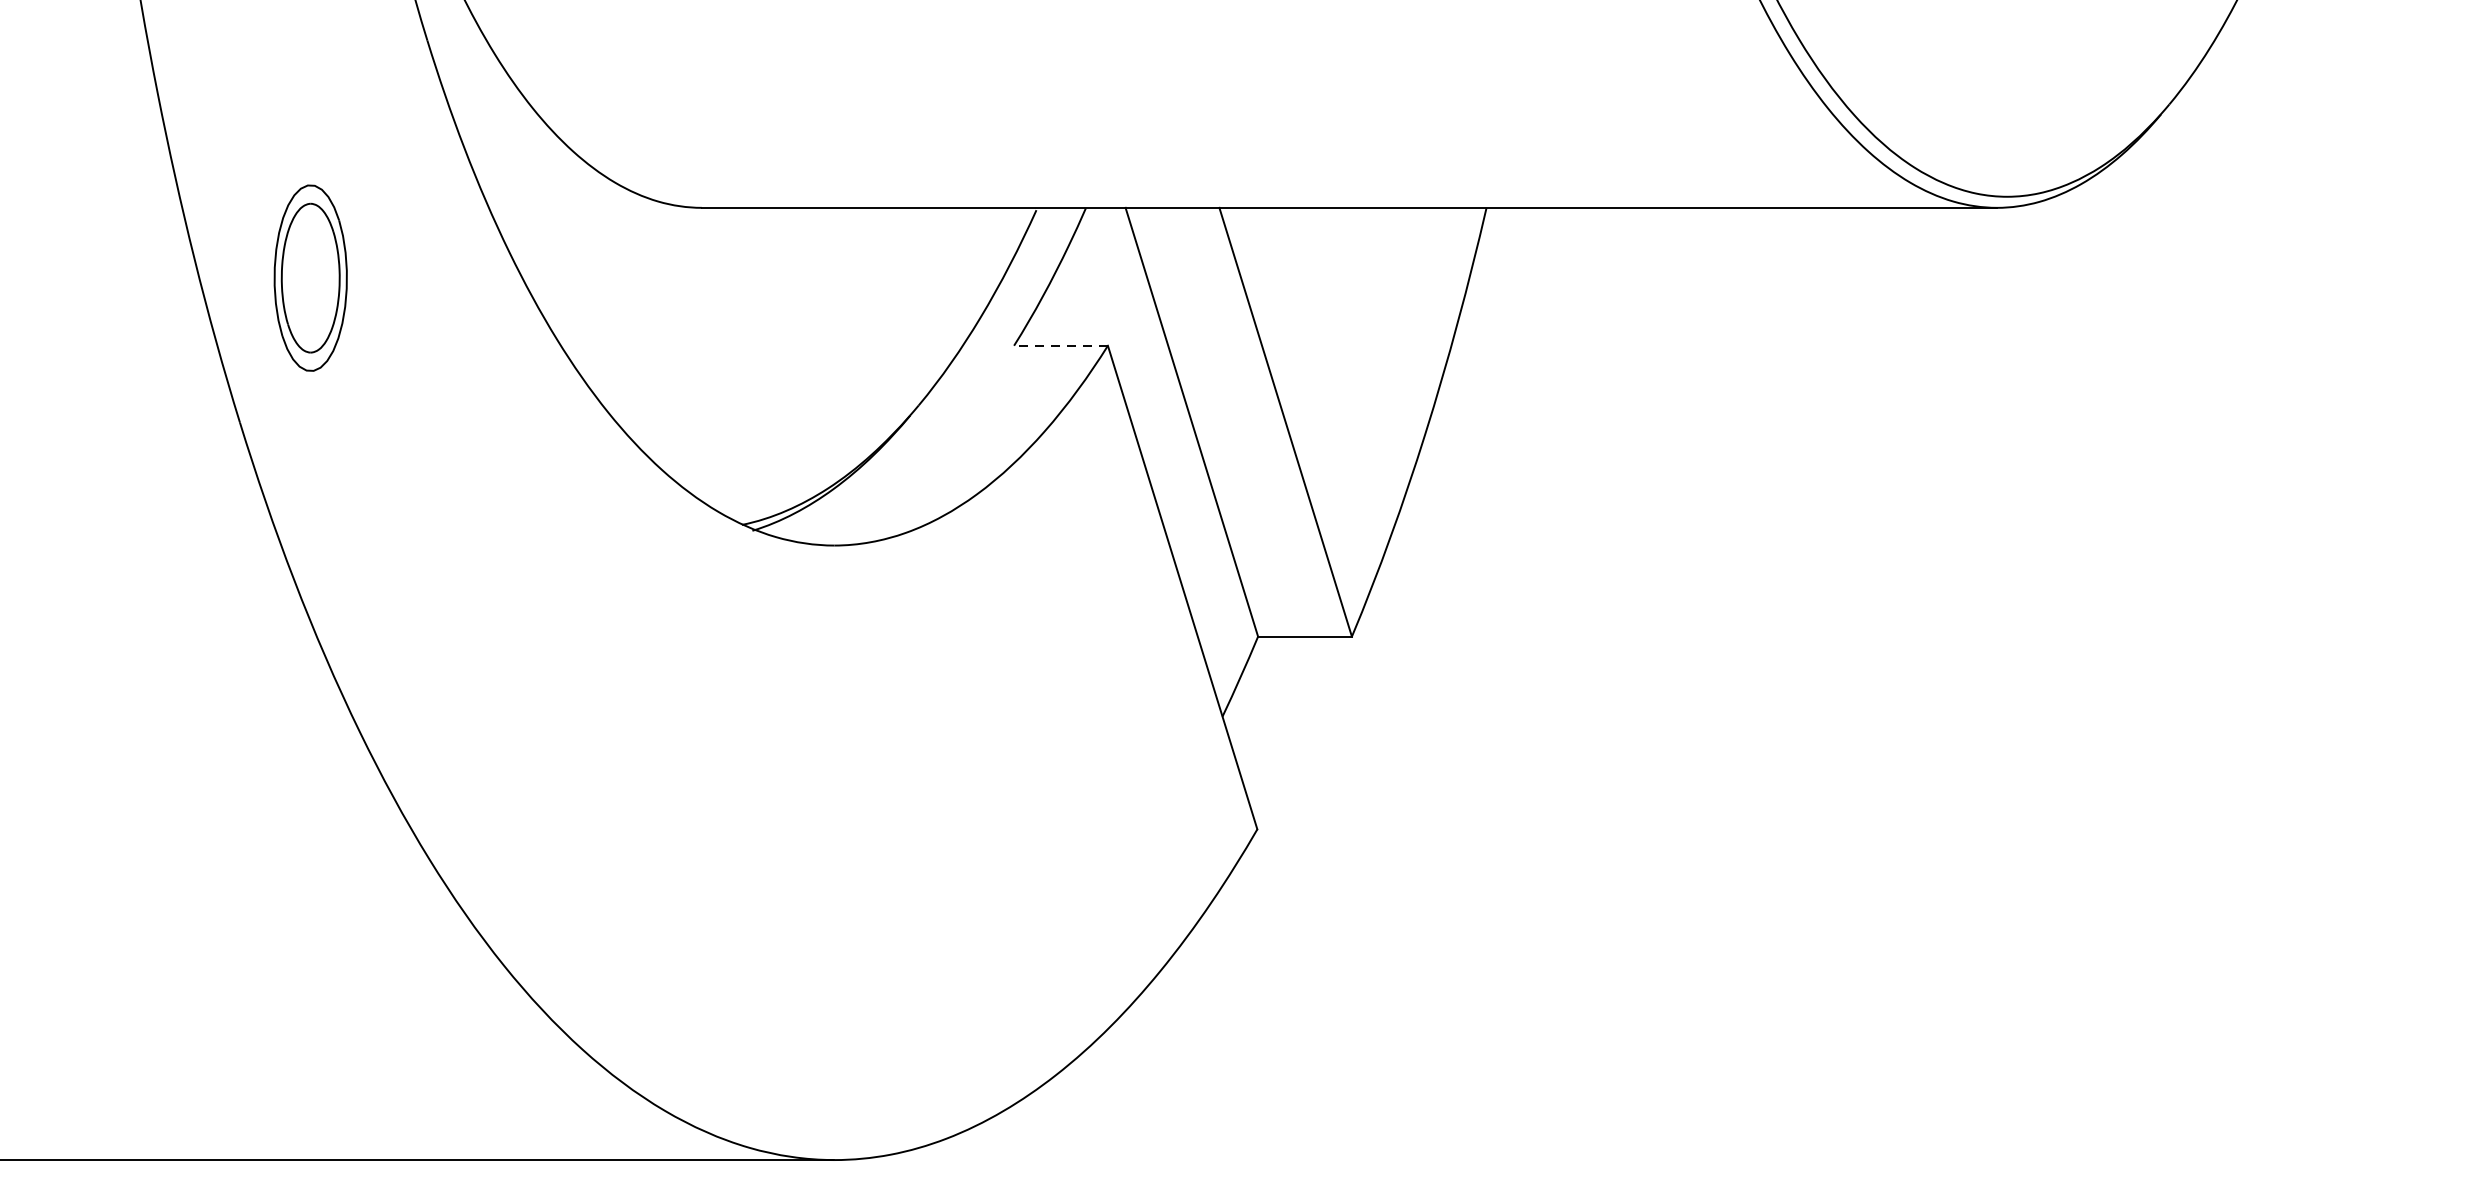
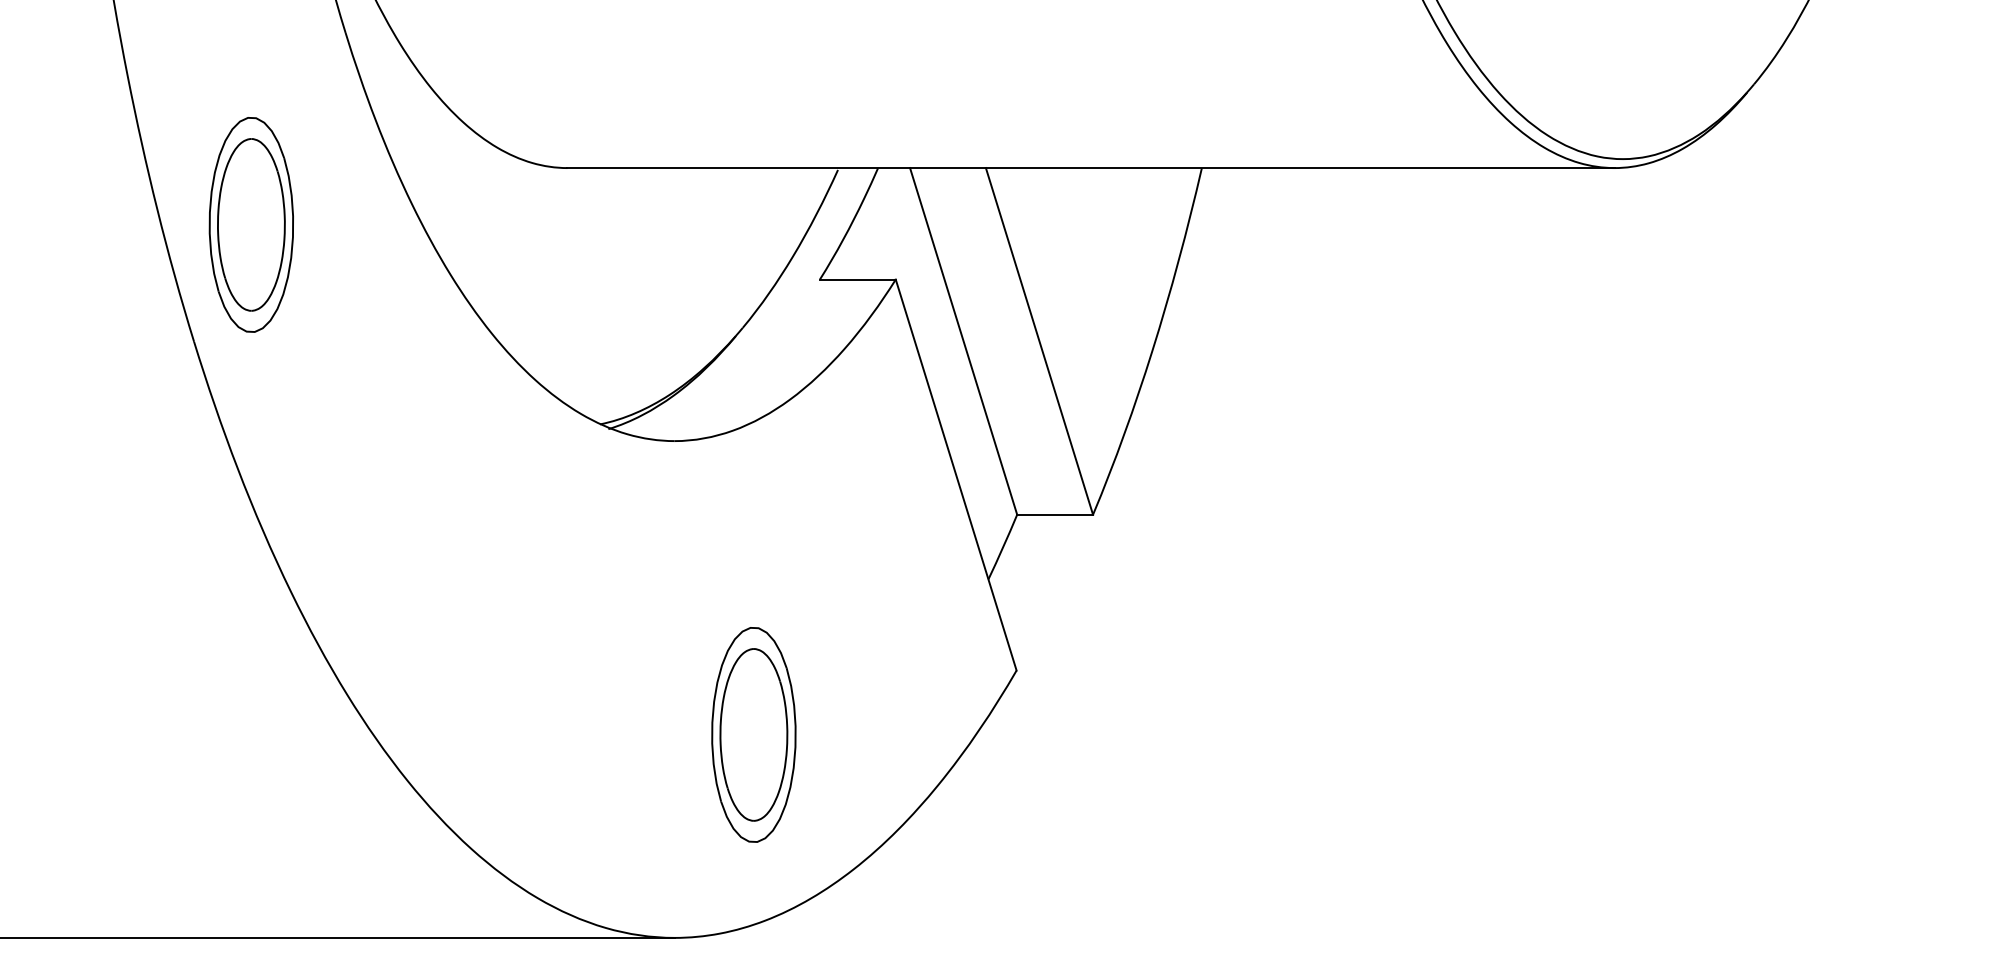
part: (309, 277) -> (250, 224), size x1.43
line: (1060, 345) -> (857, 279), dashed -> solid
part: (931, 908) -> (753, 734), added

